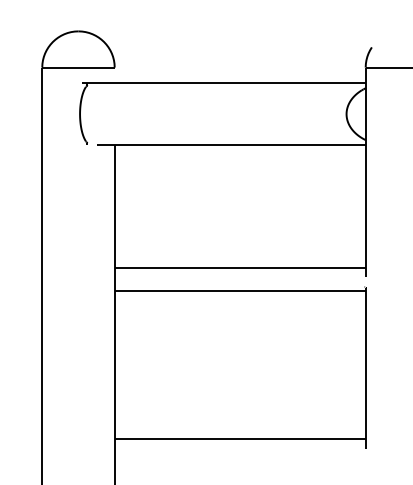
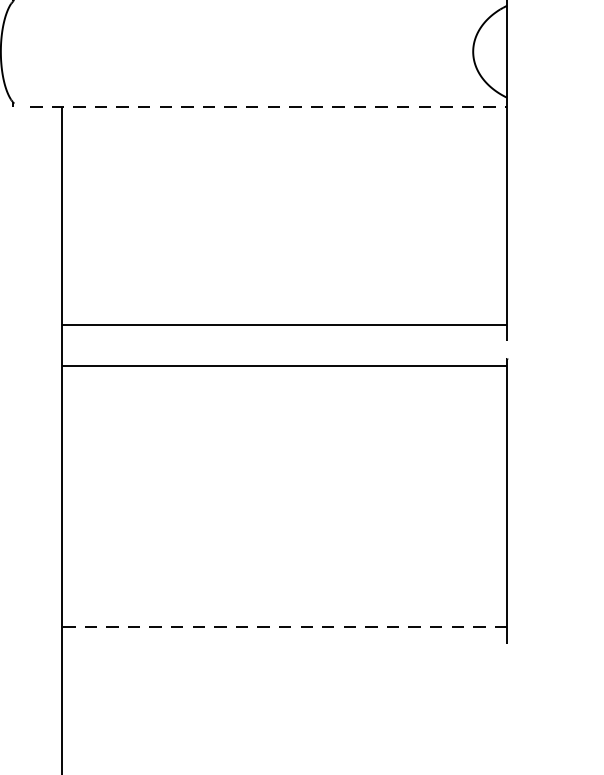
line: (231, 145) -> (269, 107), solid -> dashed
line: (239, 438) -> (283, 626), solid -> dashed

